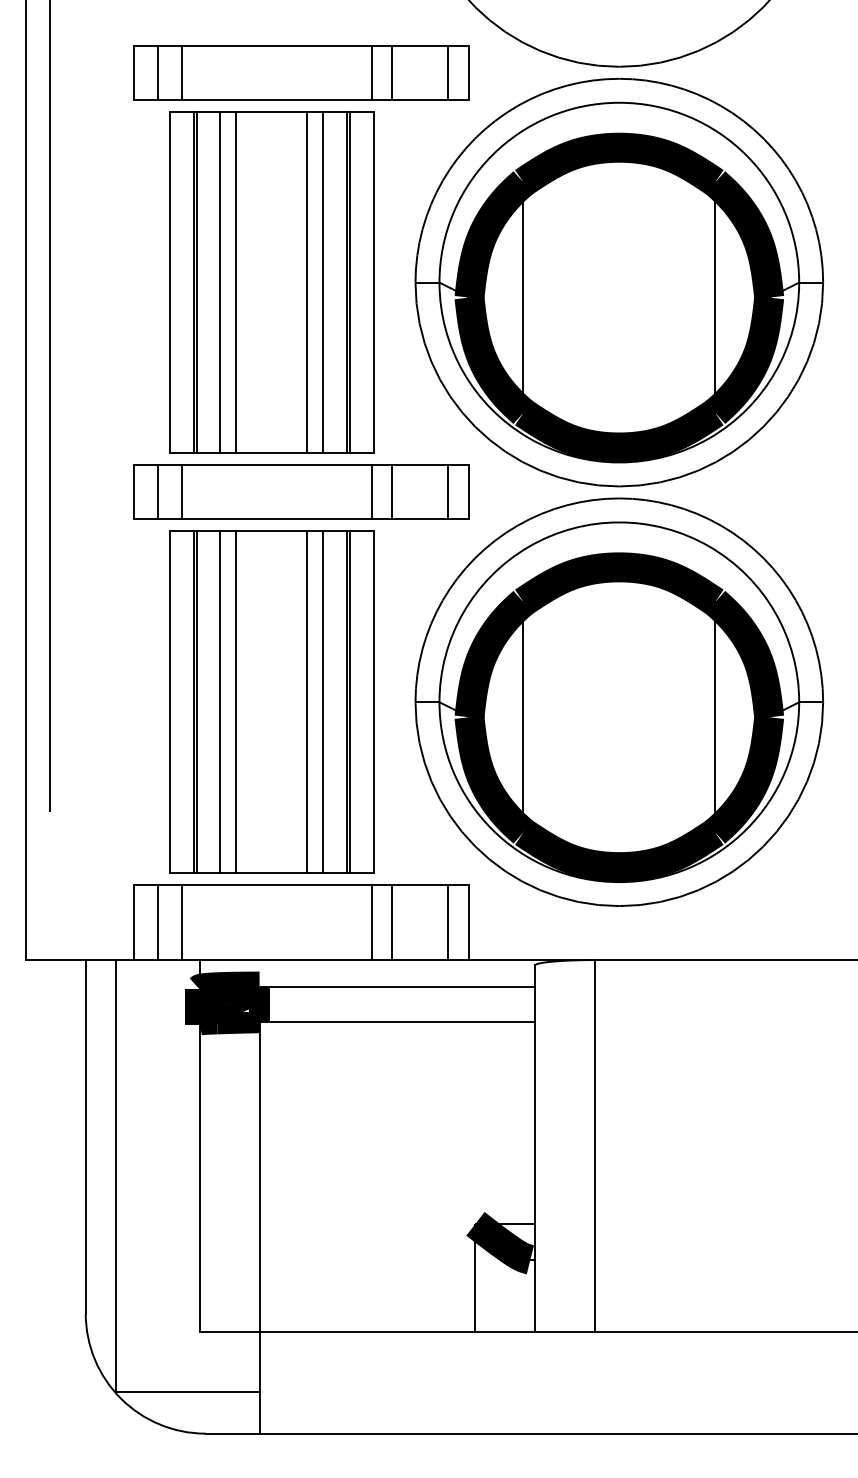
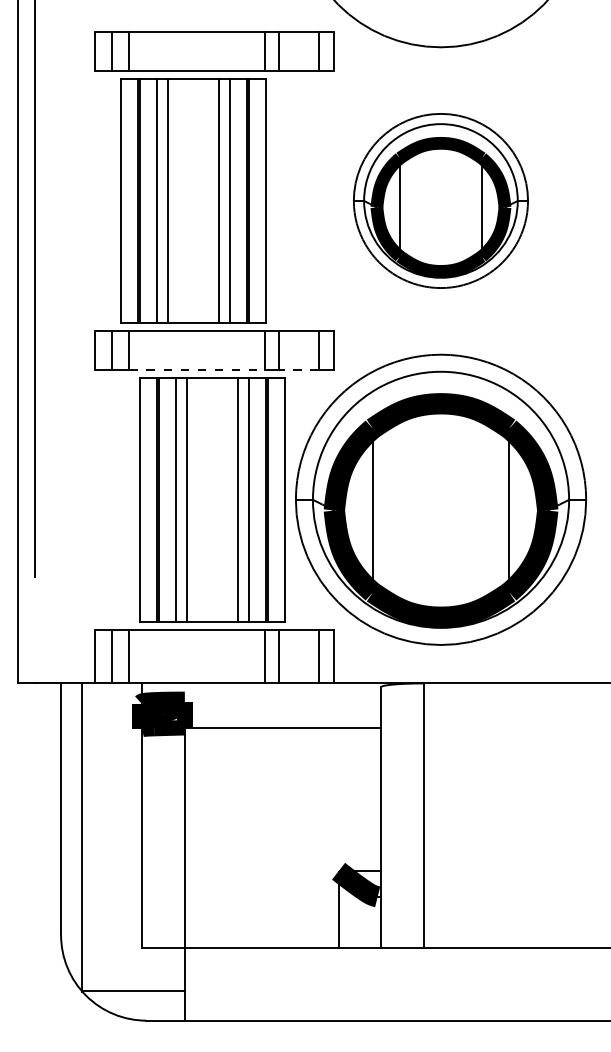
part: (618, 282) -> (440, 200), size x0.6
line: (276, 519) -> (196, 369), solid -> dashed
line: (420, 519) -> (299, 369), solid -> dashed
part: (271, 701) -> (212, 499), moved
line: (397, 986) -> (283, 702), removed

